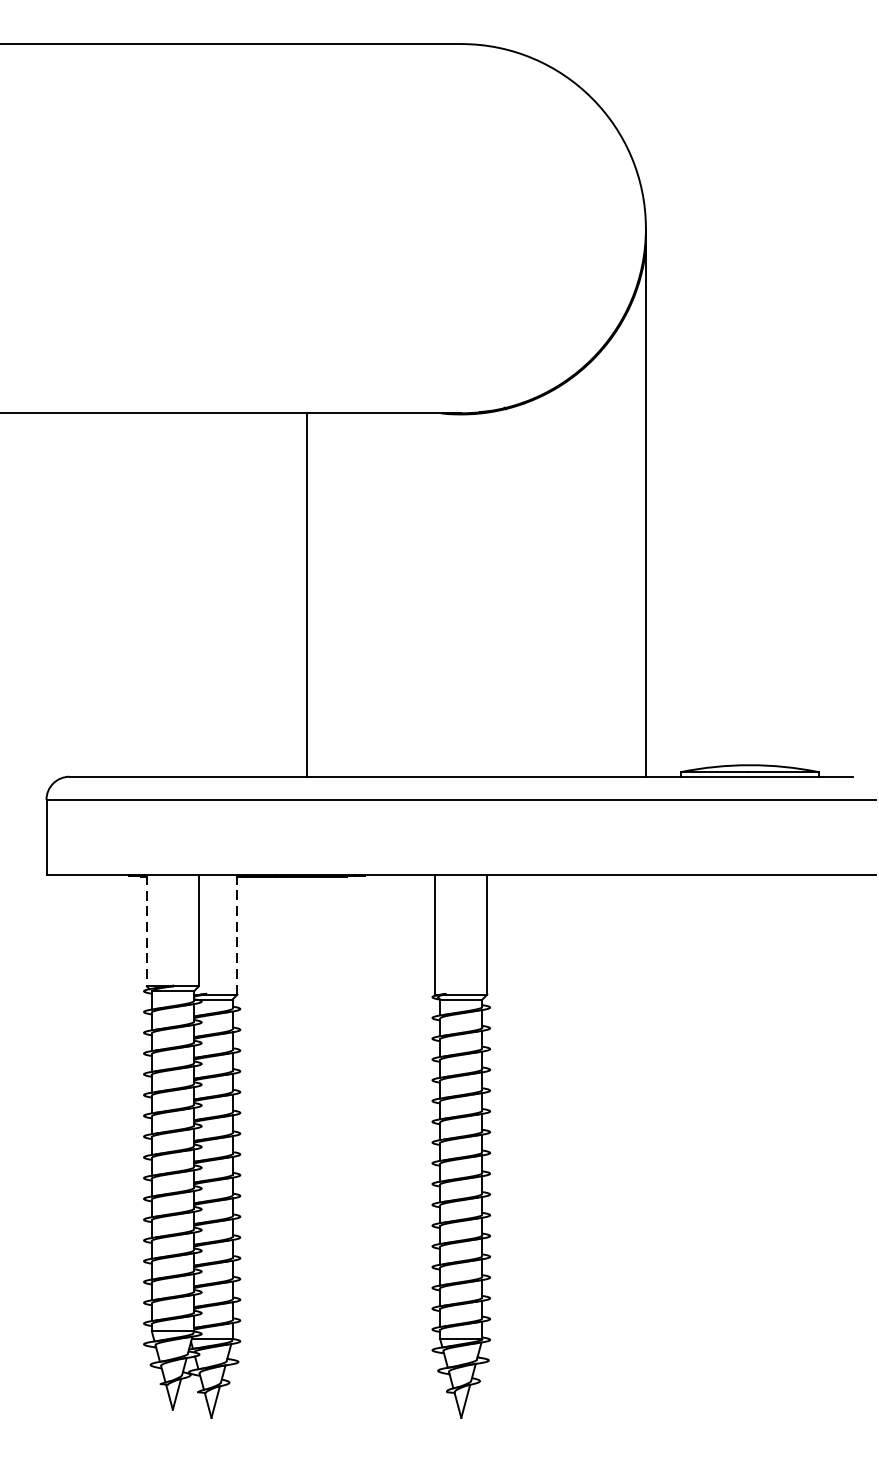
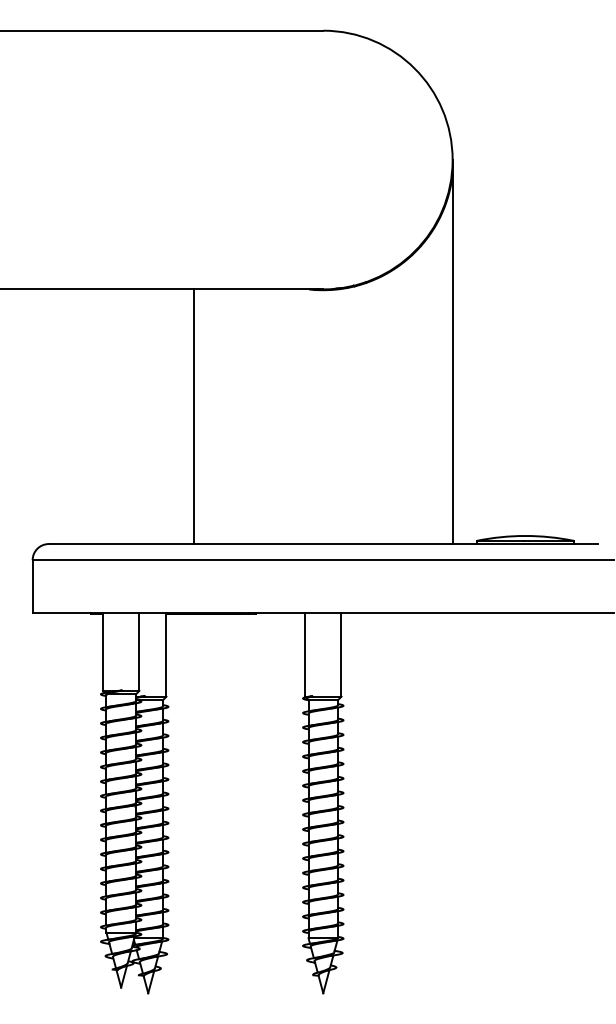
line: (306, 594) -> (193, 416), moved
line: (146, 931) -> (102, 652), dashed -> solid
line: (237, 934) -> (166, 654), dashed -> solid

